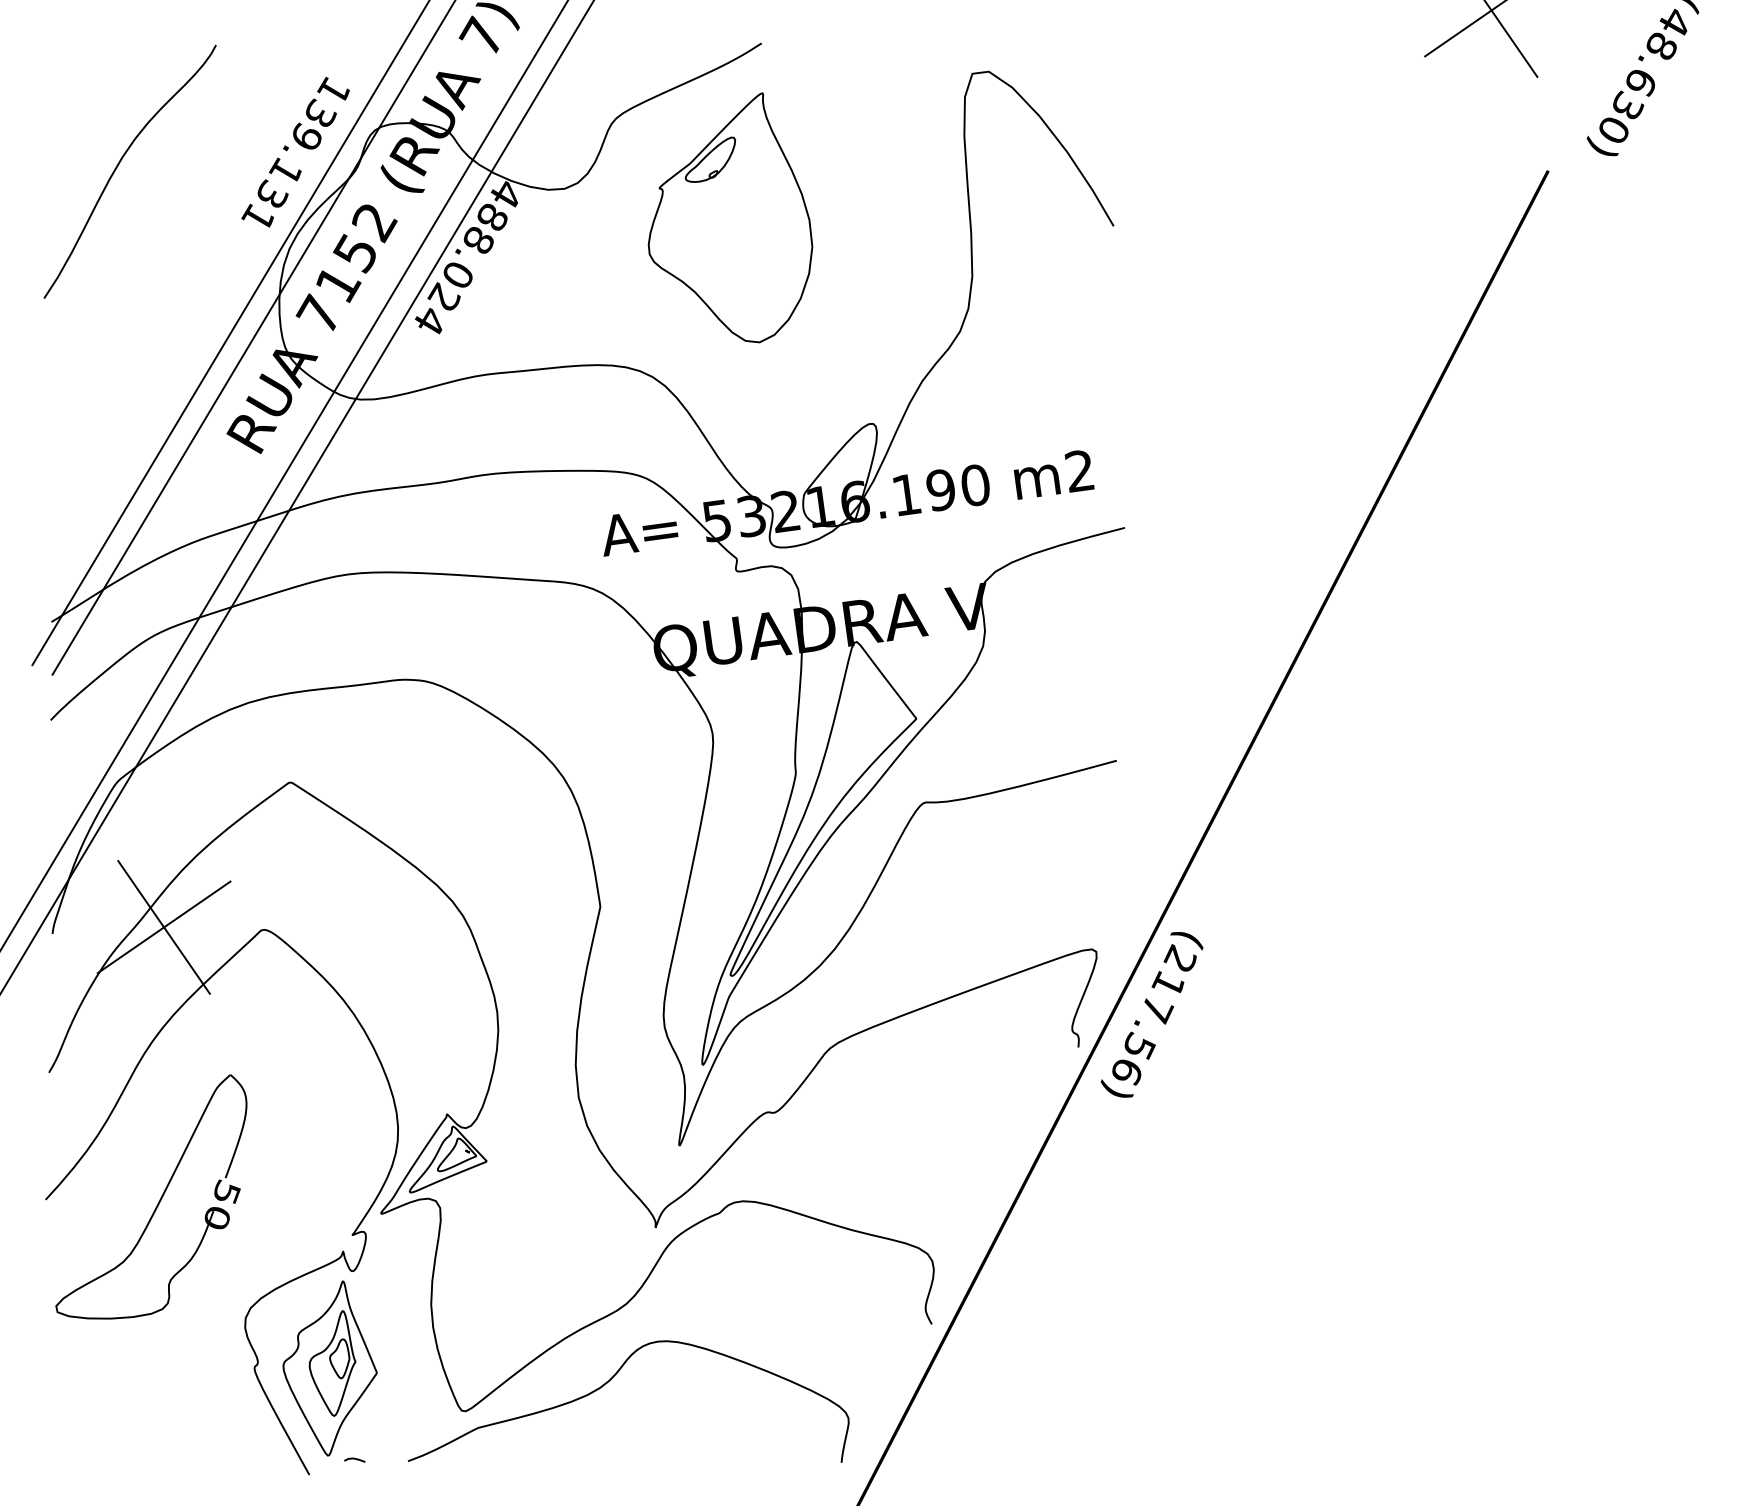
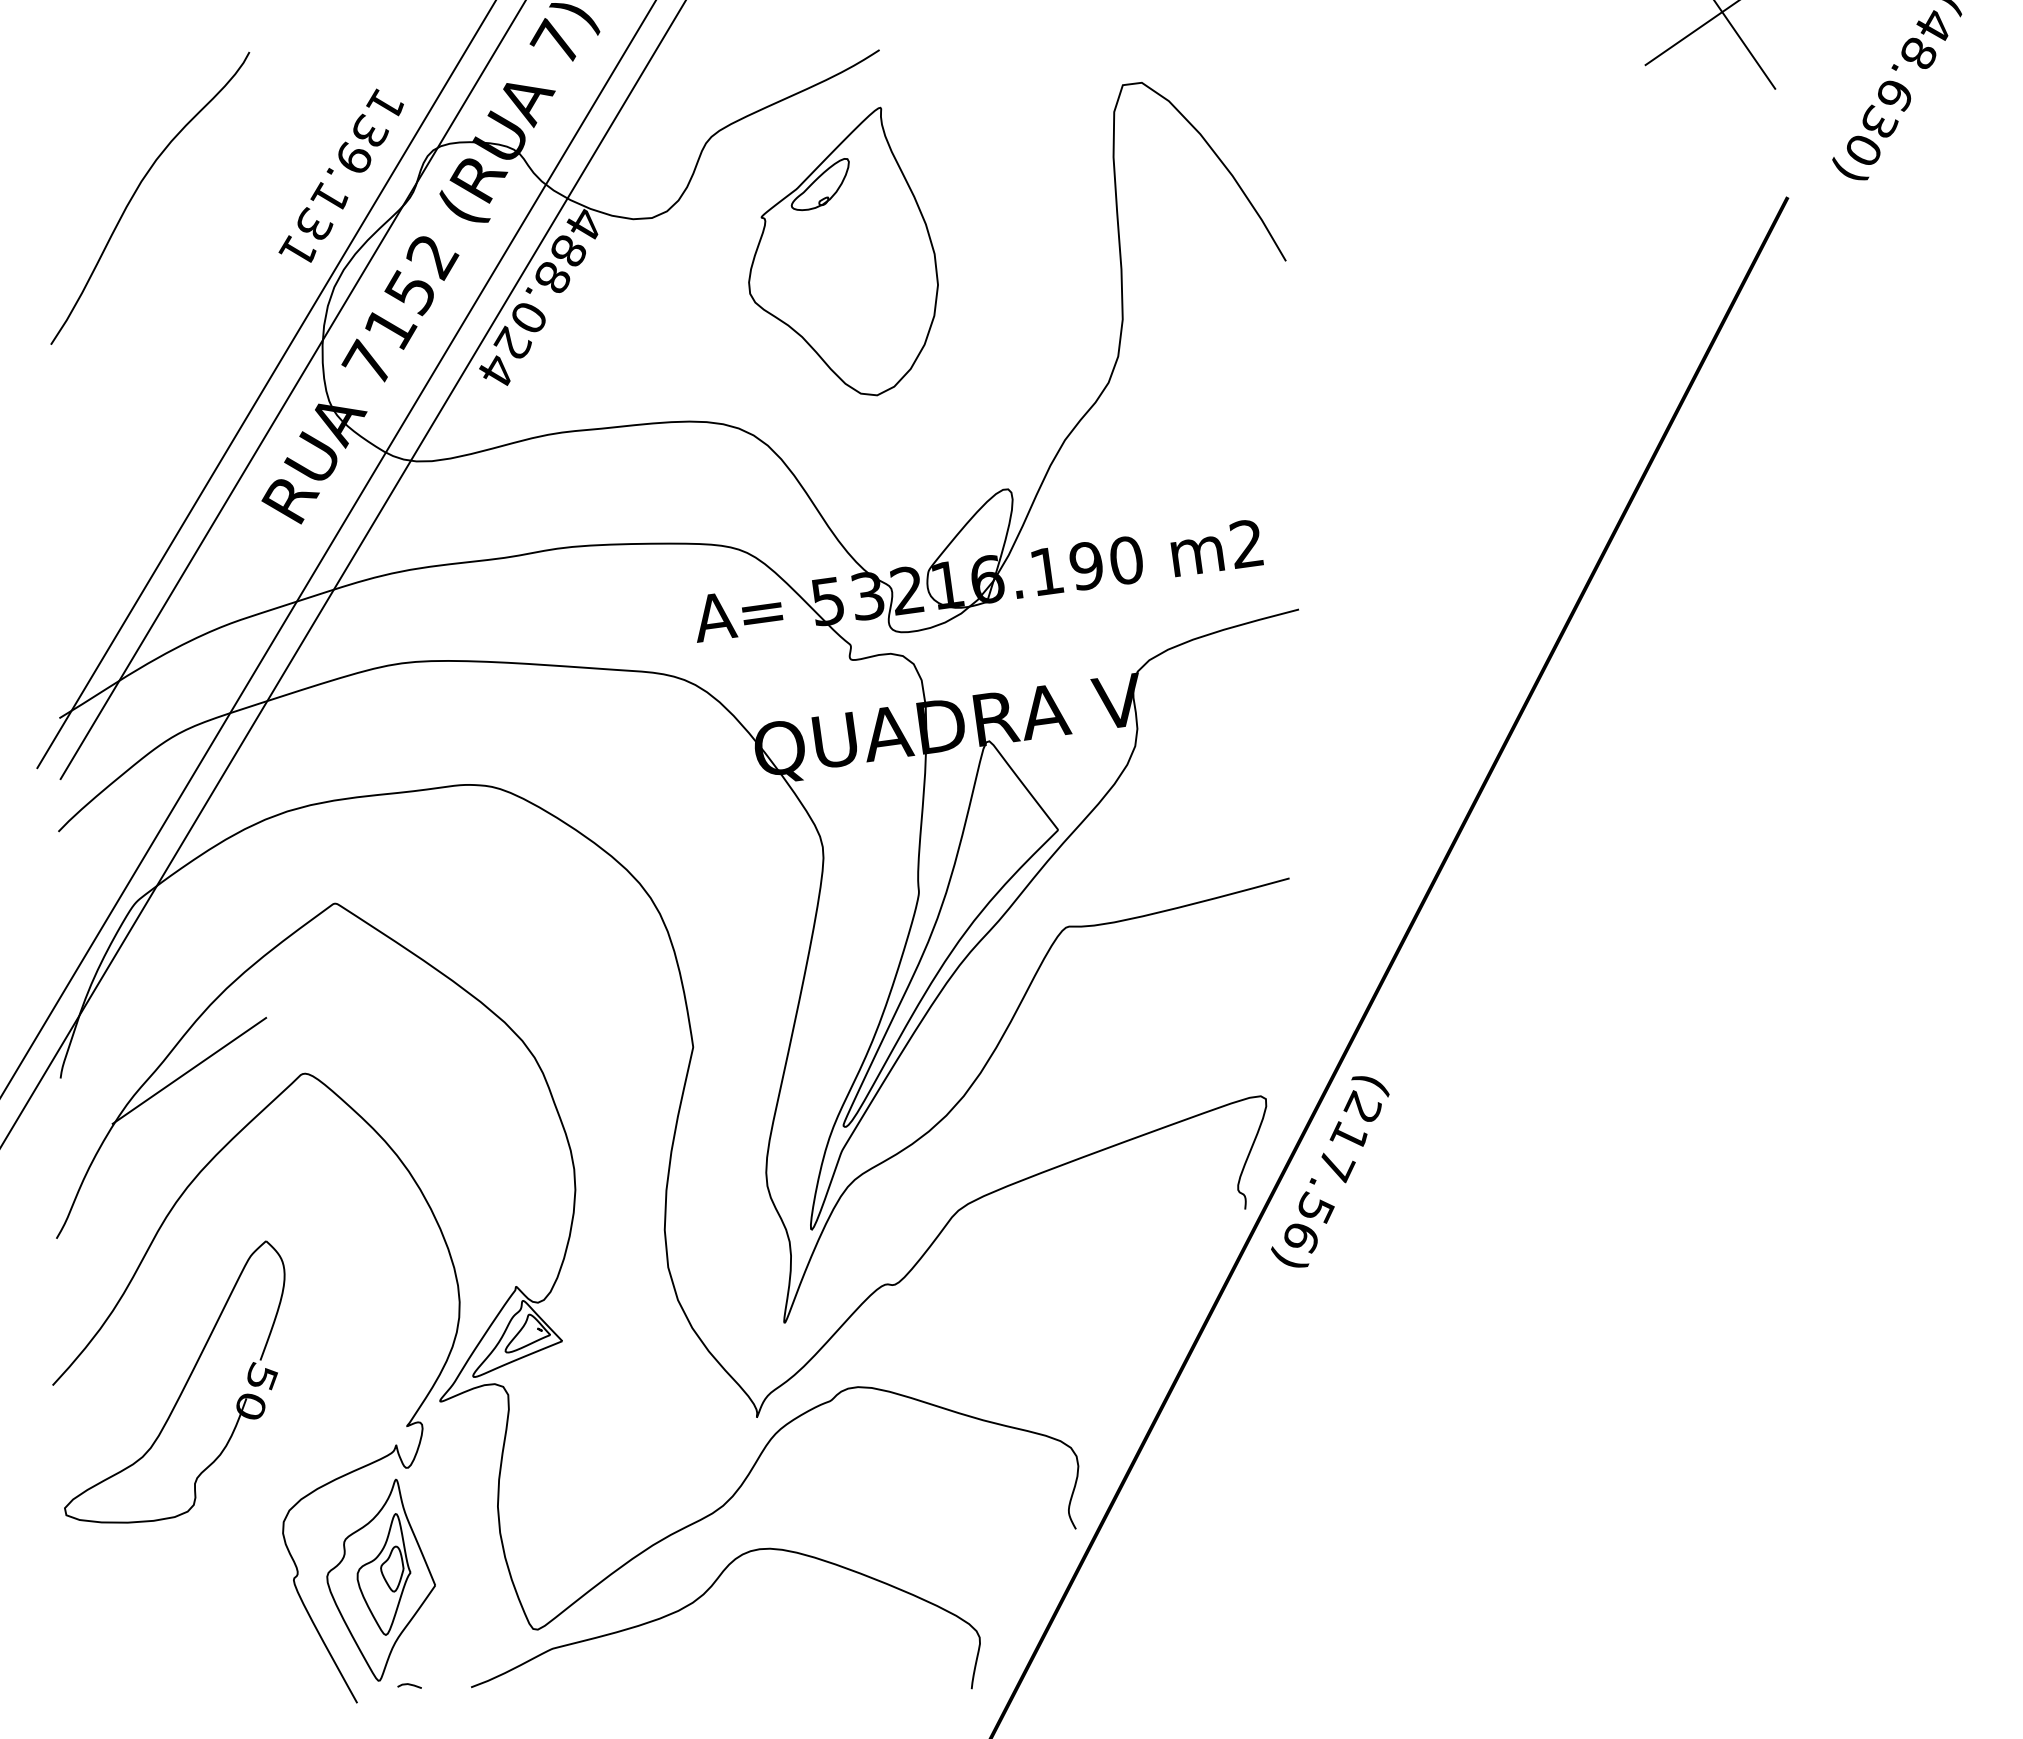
line: (164, 927) -> (189, 1070), removed

